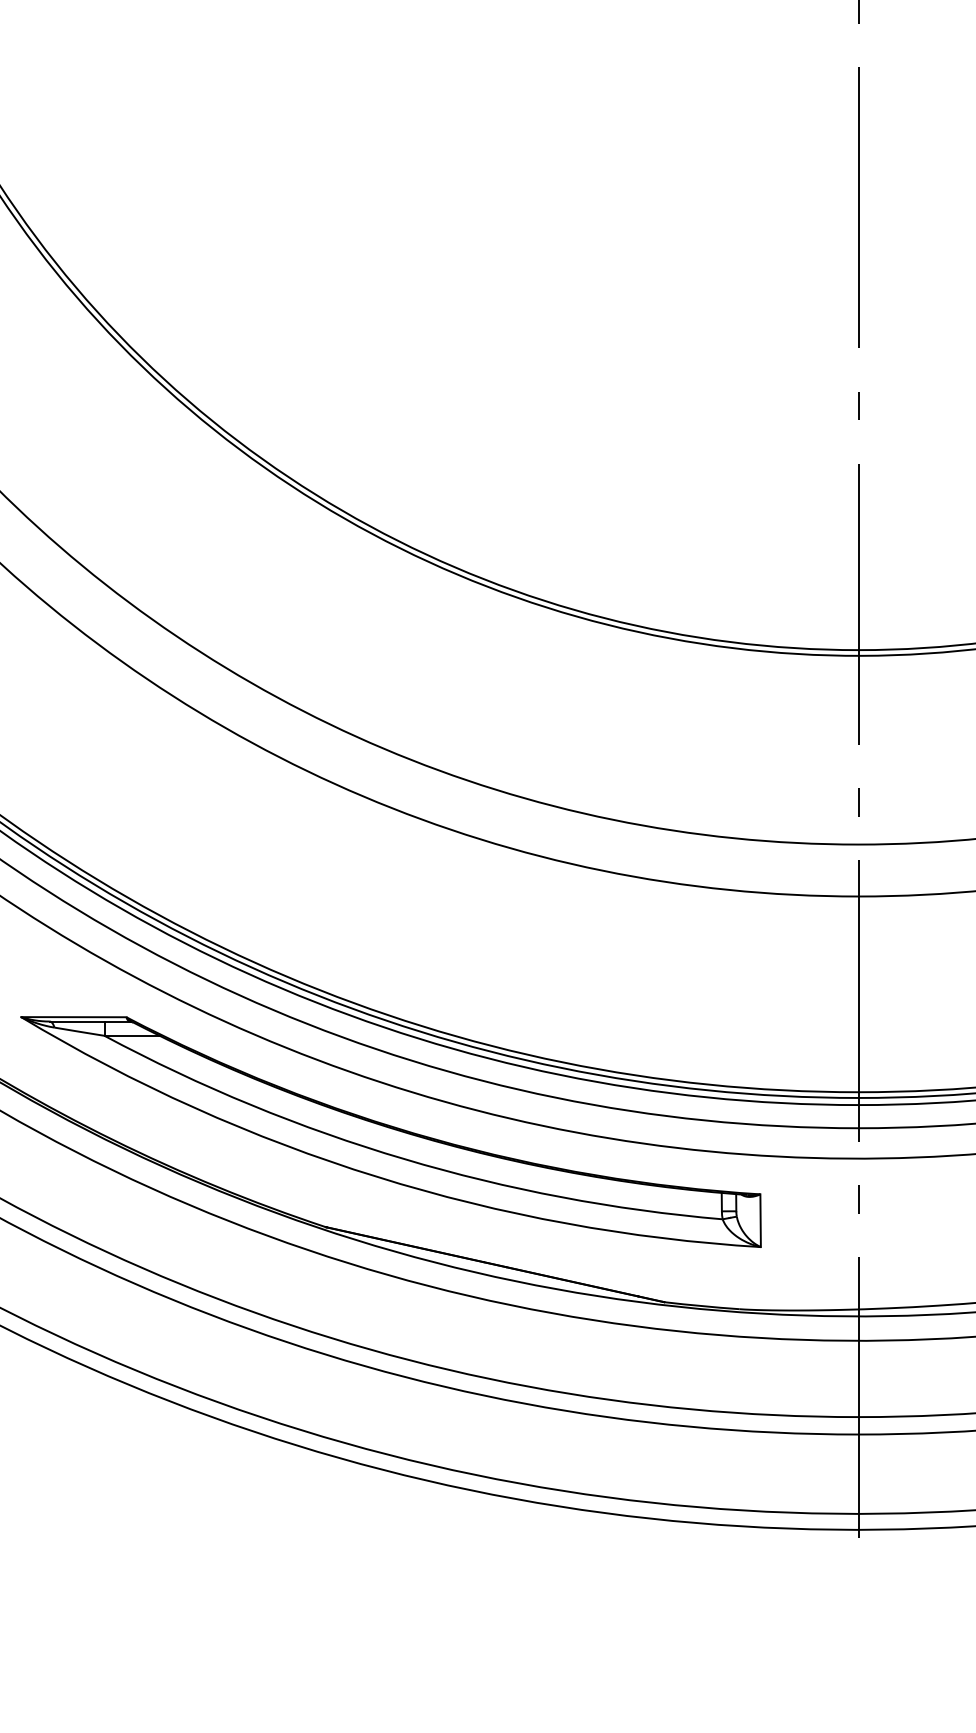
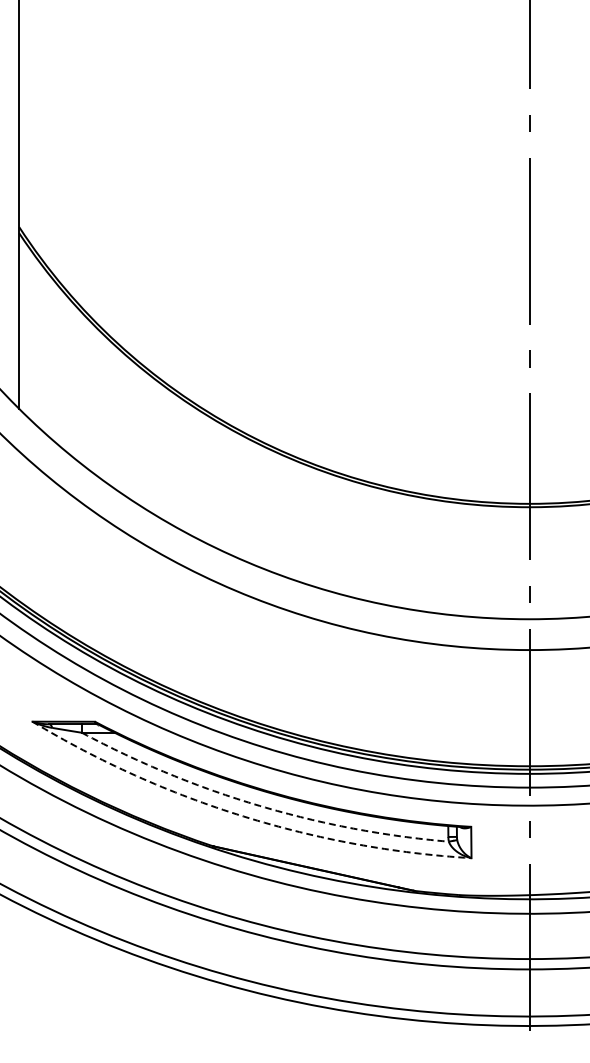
arc: (403, 1158) -> (259, 805), solid -> dashed
arc: (376, 1176) -> (243, 816), solid -> dashed

